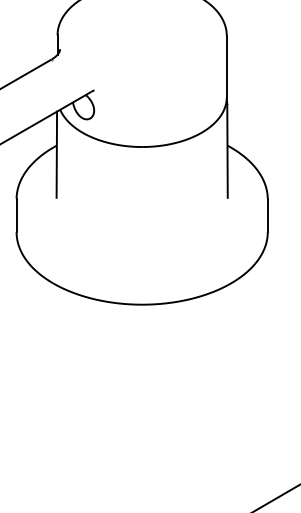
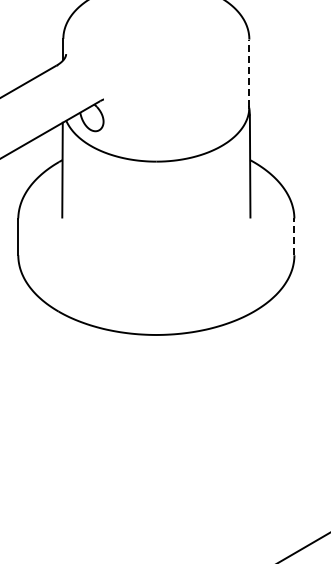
line: (226, 66) -> (249, 73), solid -> dashed
line: (267, 215) -> (294, 236), solid -> dashed

